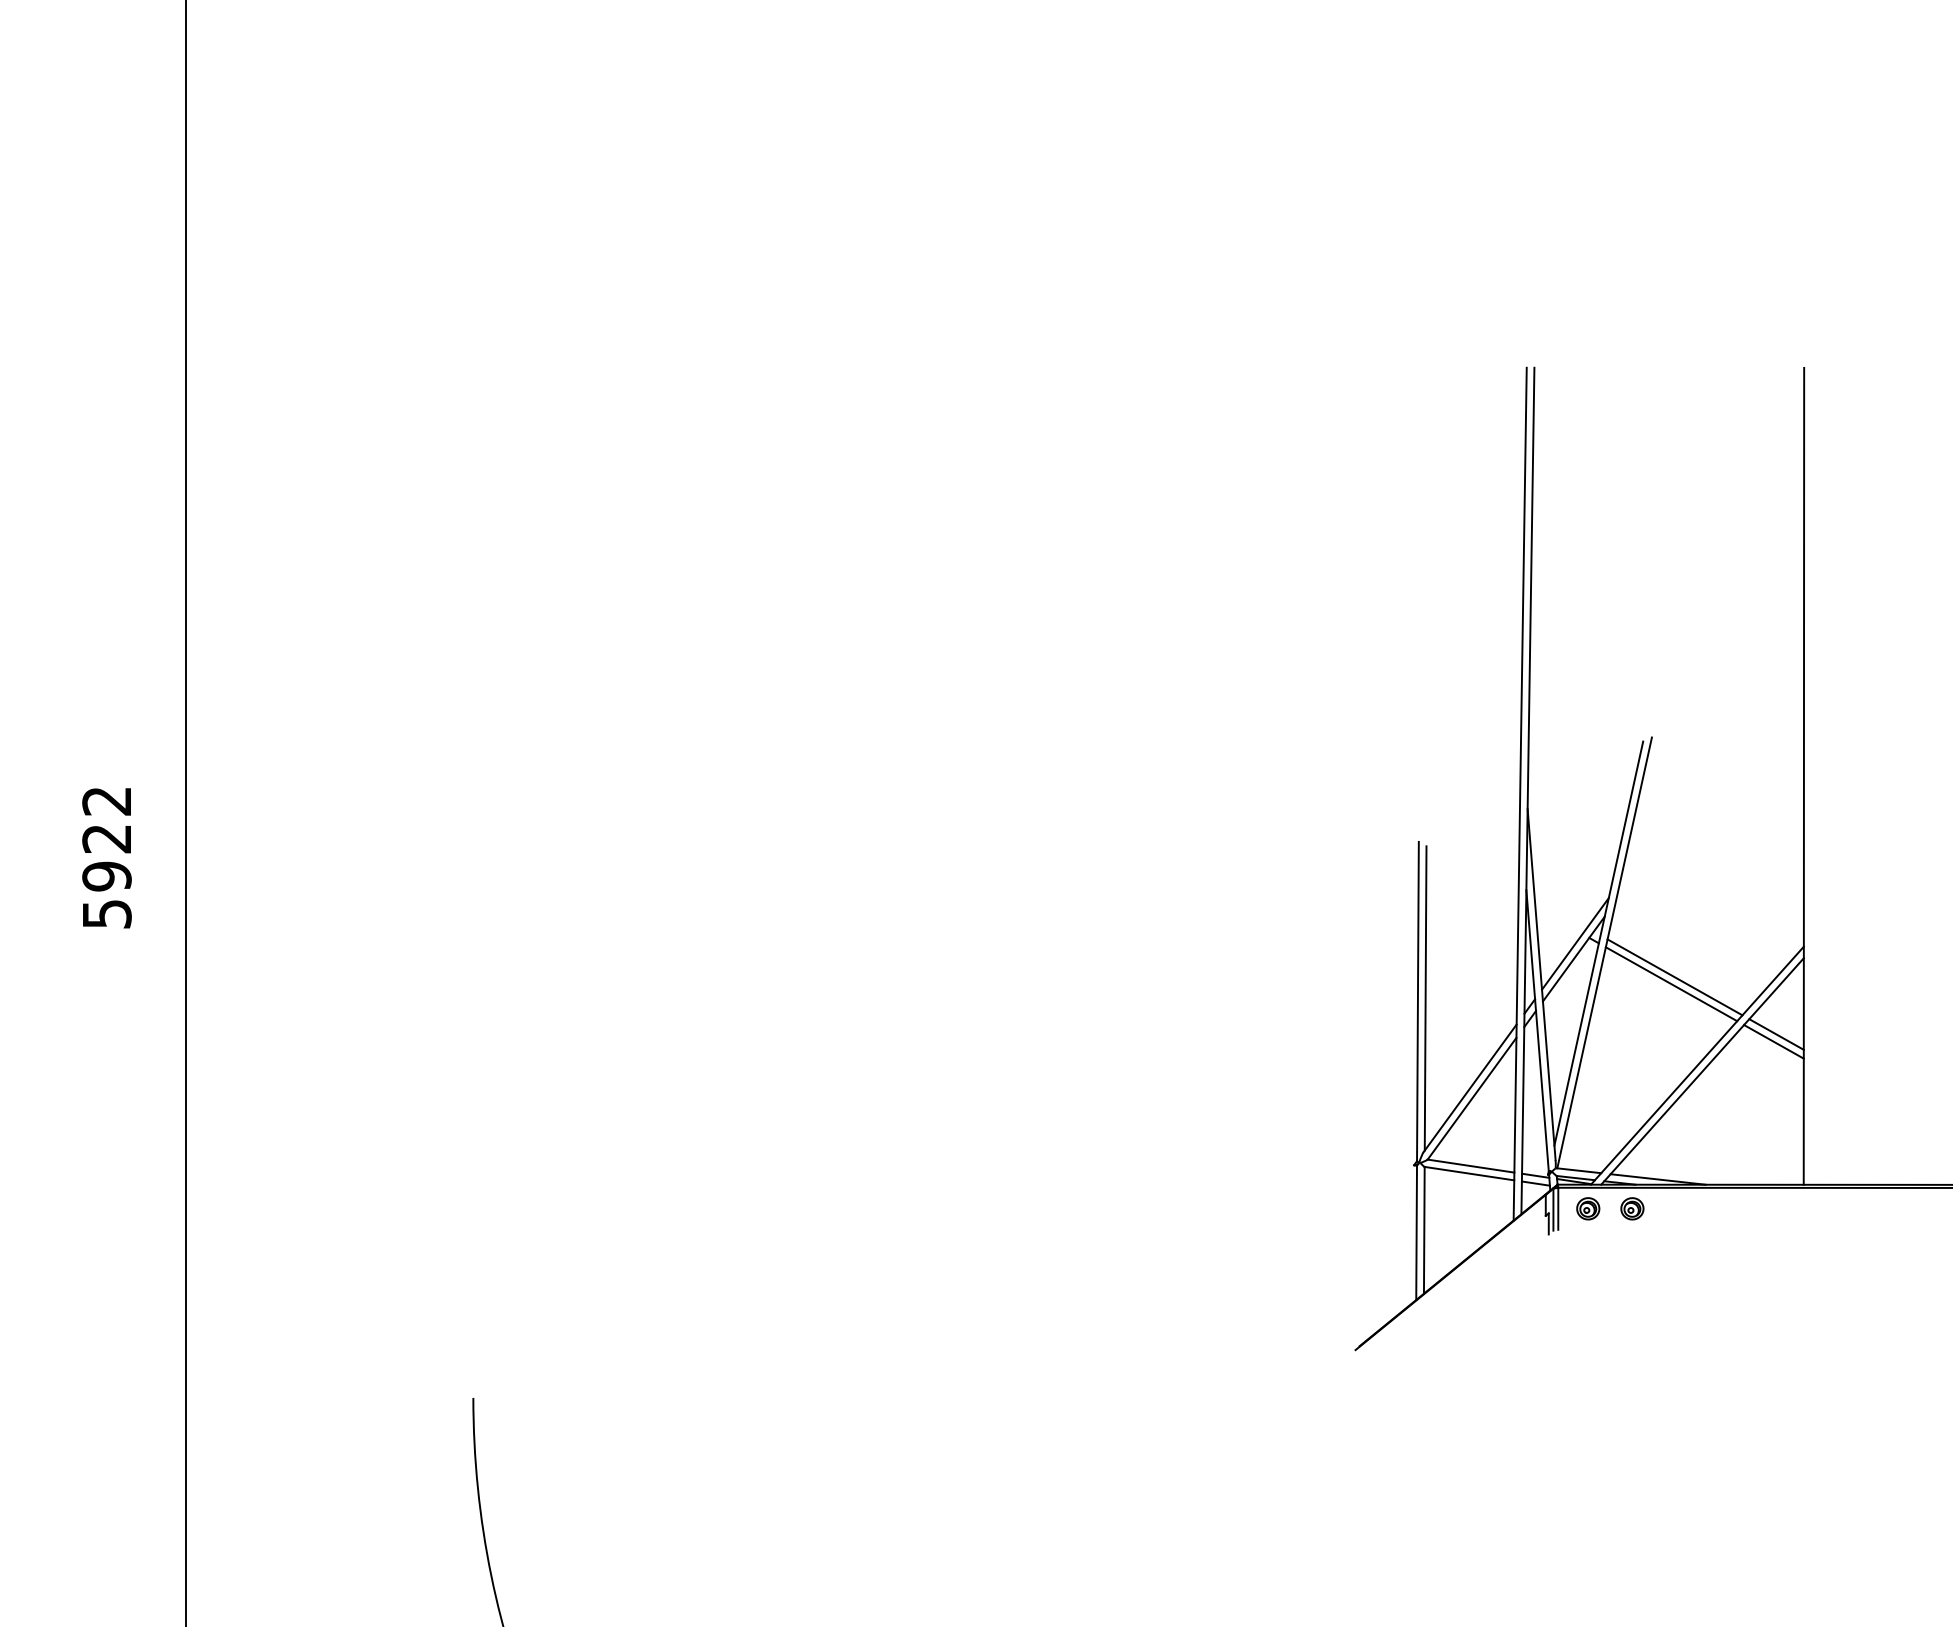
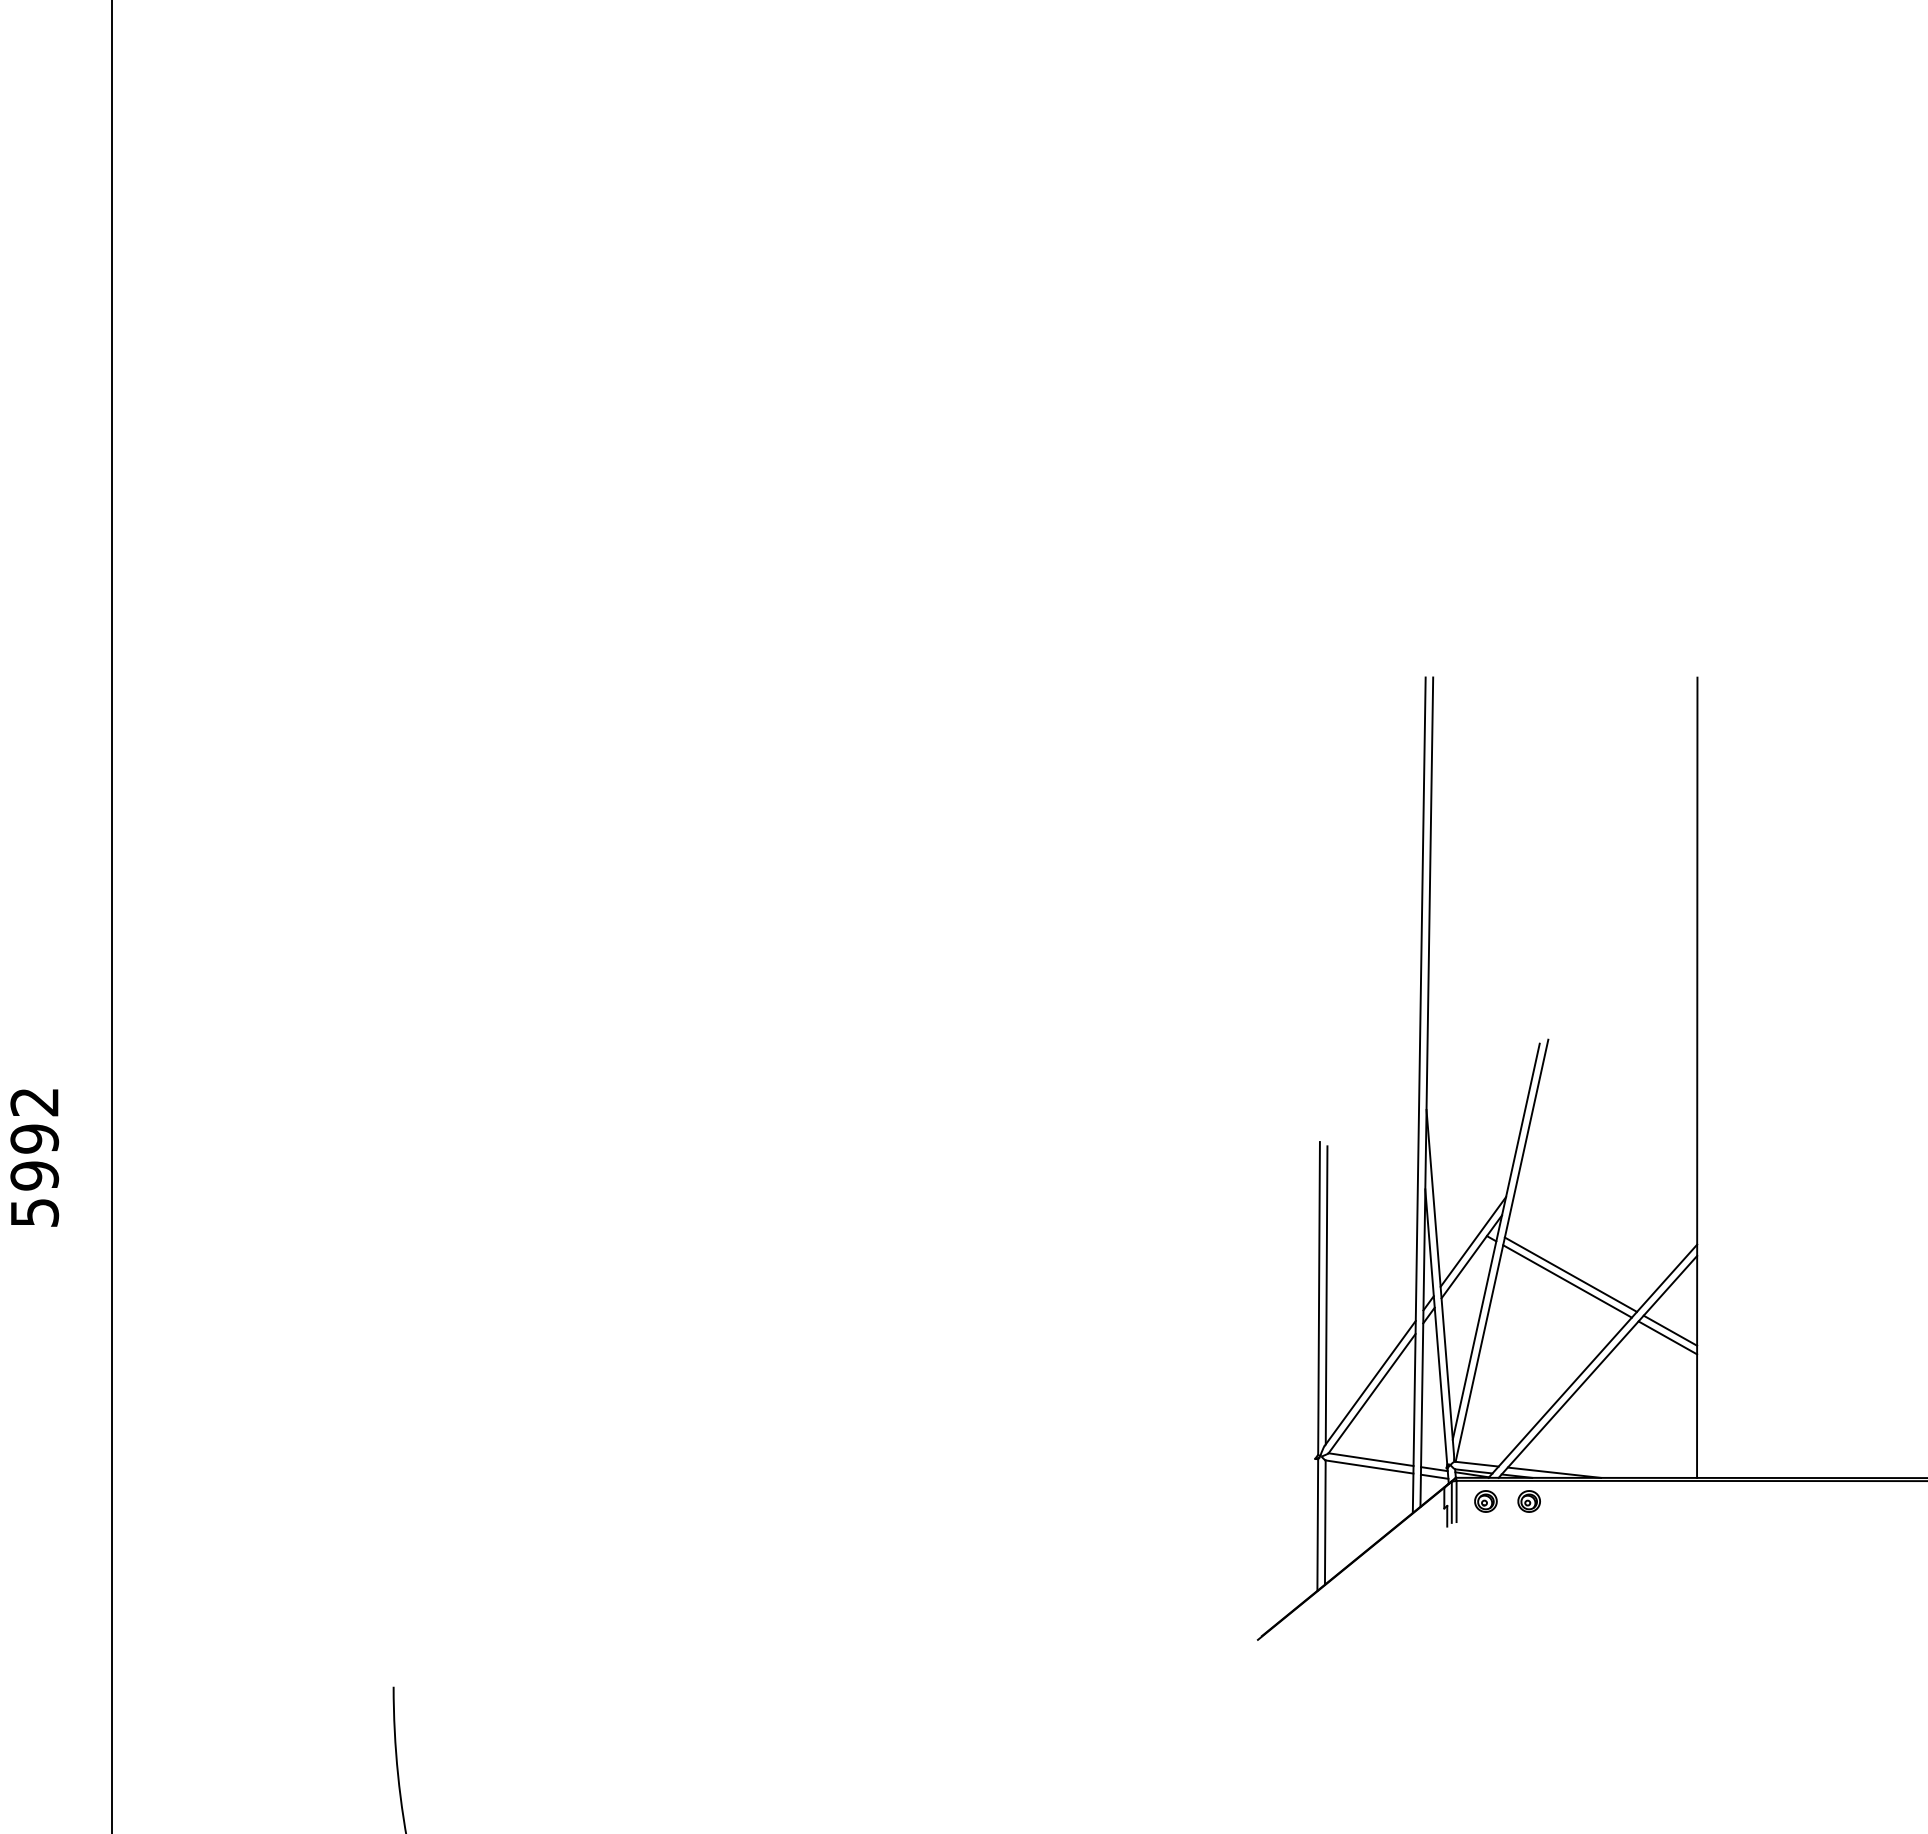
text: (106, 838) -> (34, 1138), 5922 -> 5992

